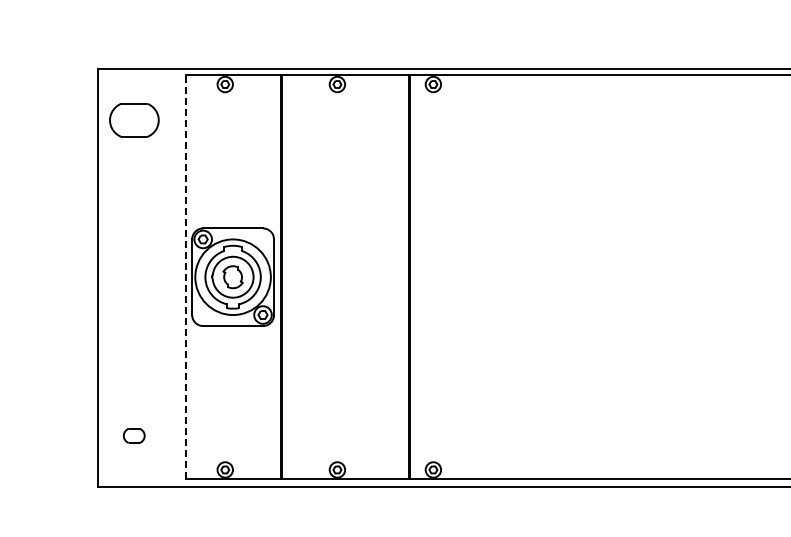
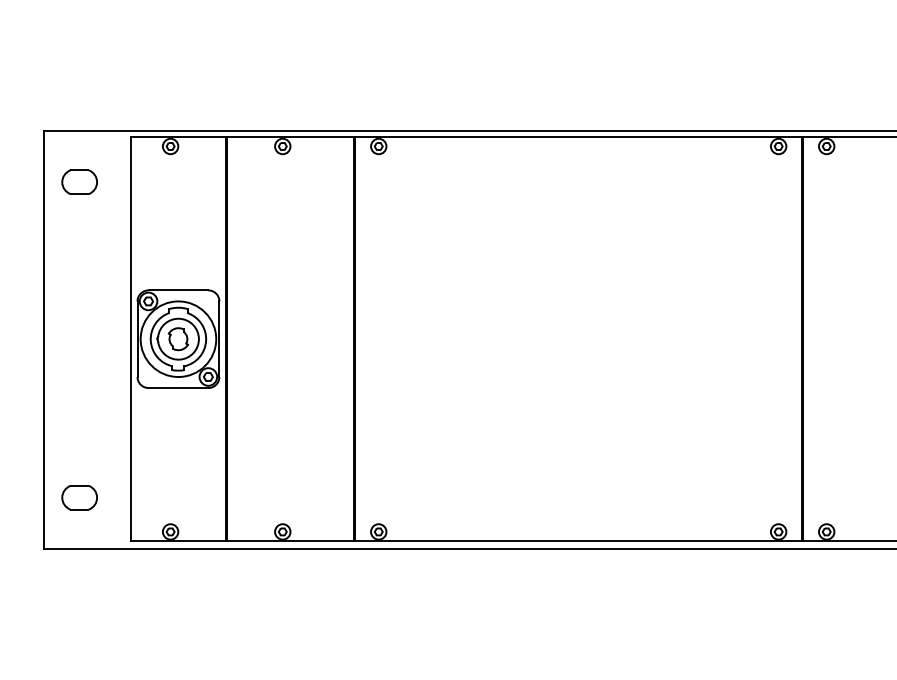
part: (134, 119) -> (79, 181), size x0.71
line: (186, 276) -> (131, 338), dashed -> solid
part: (134, 435) -> (79, 497), size x1.67

